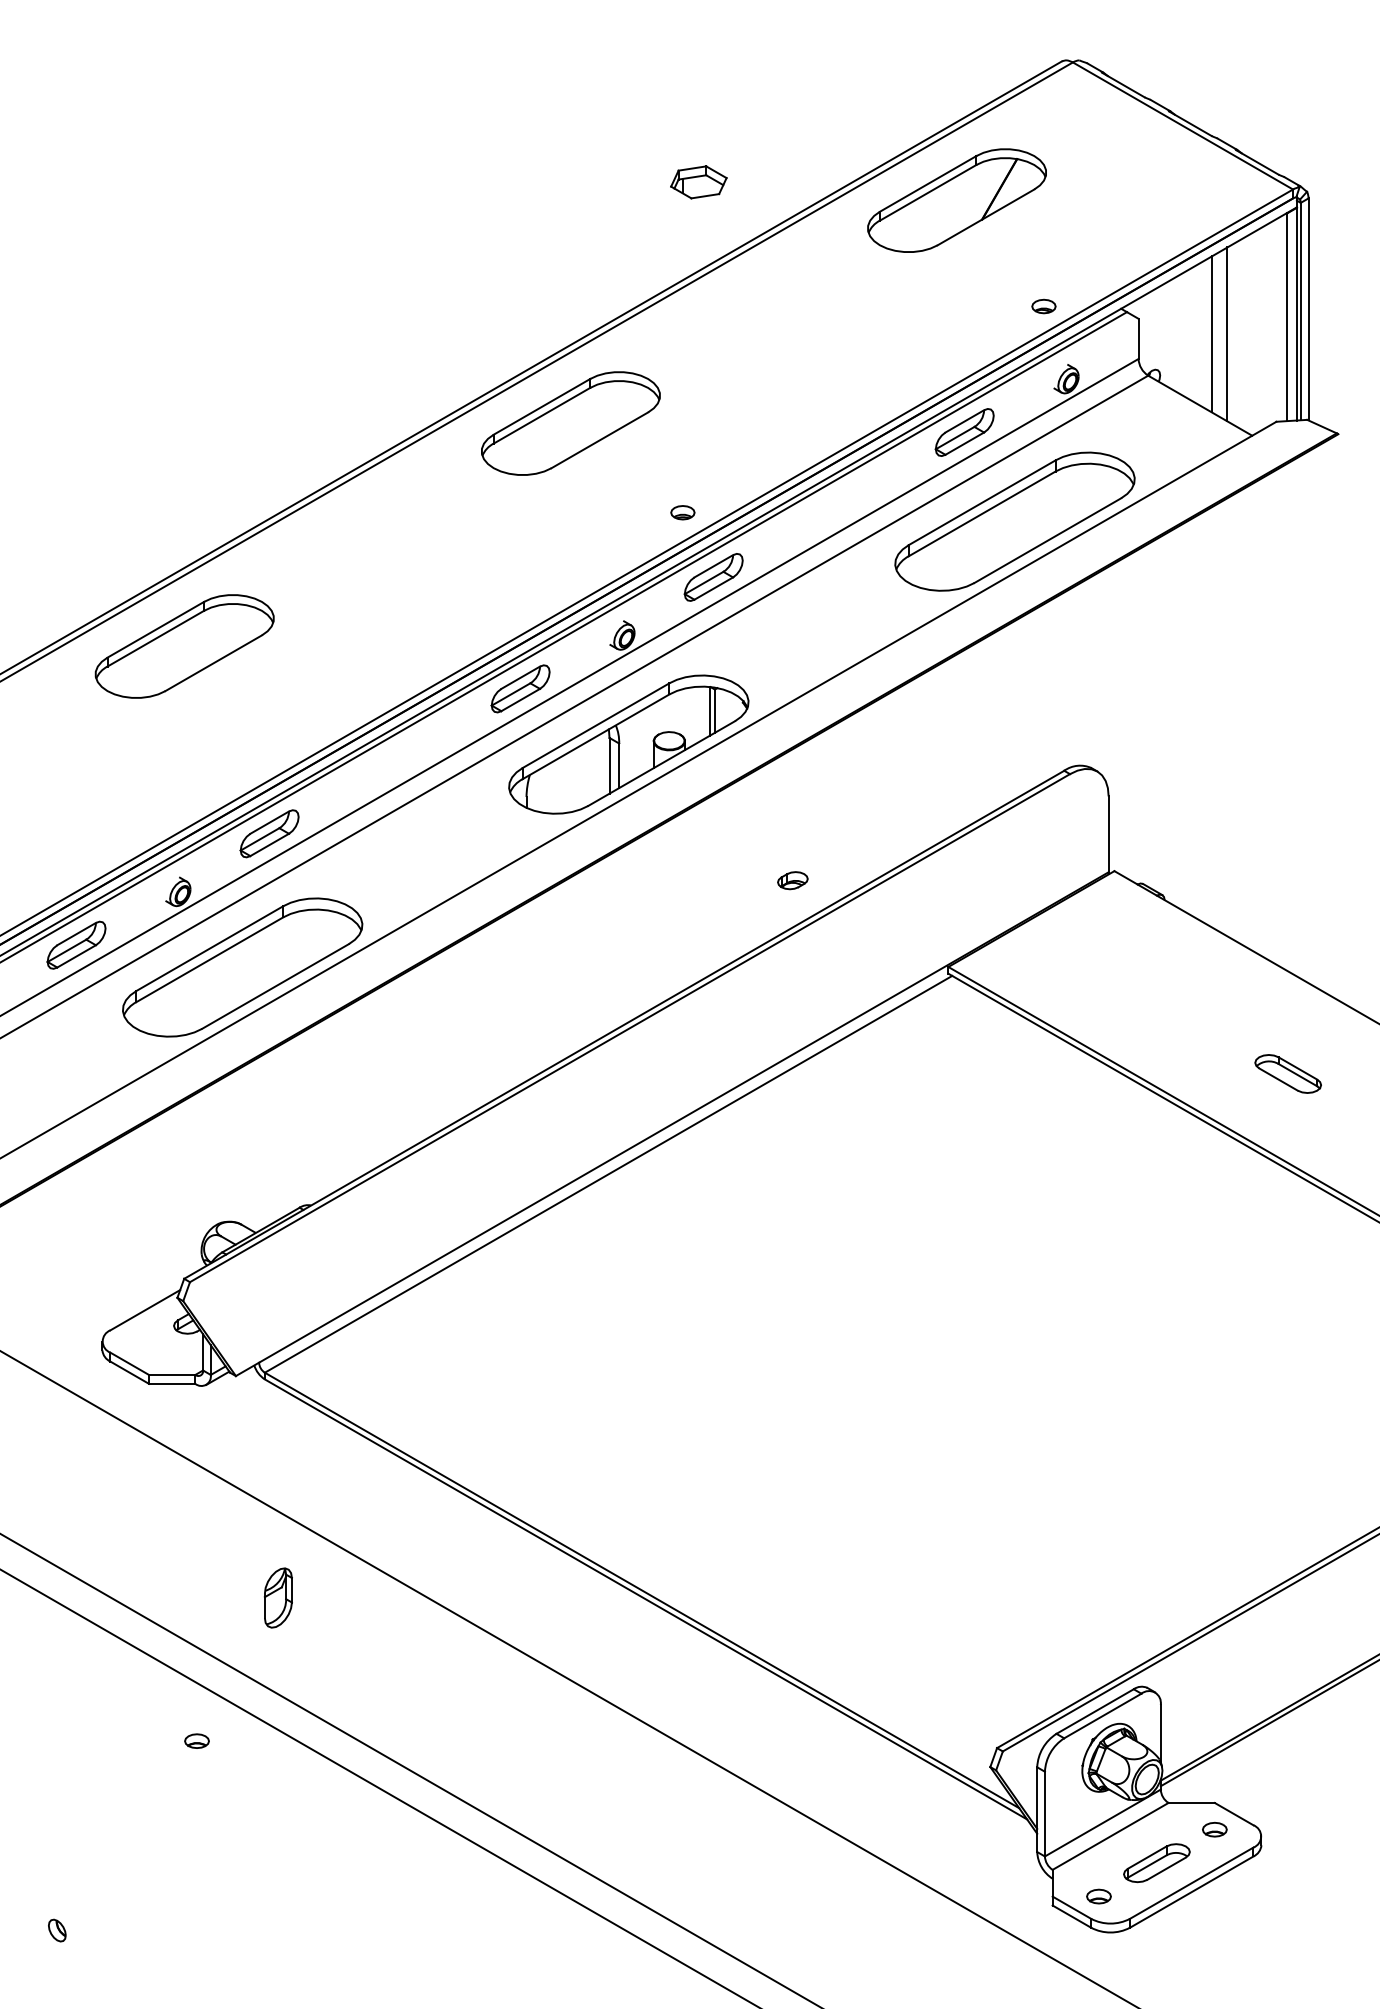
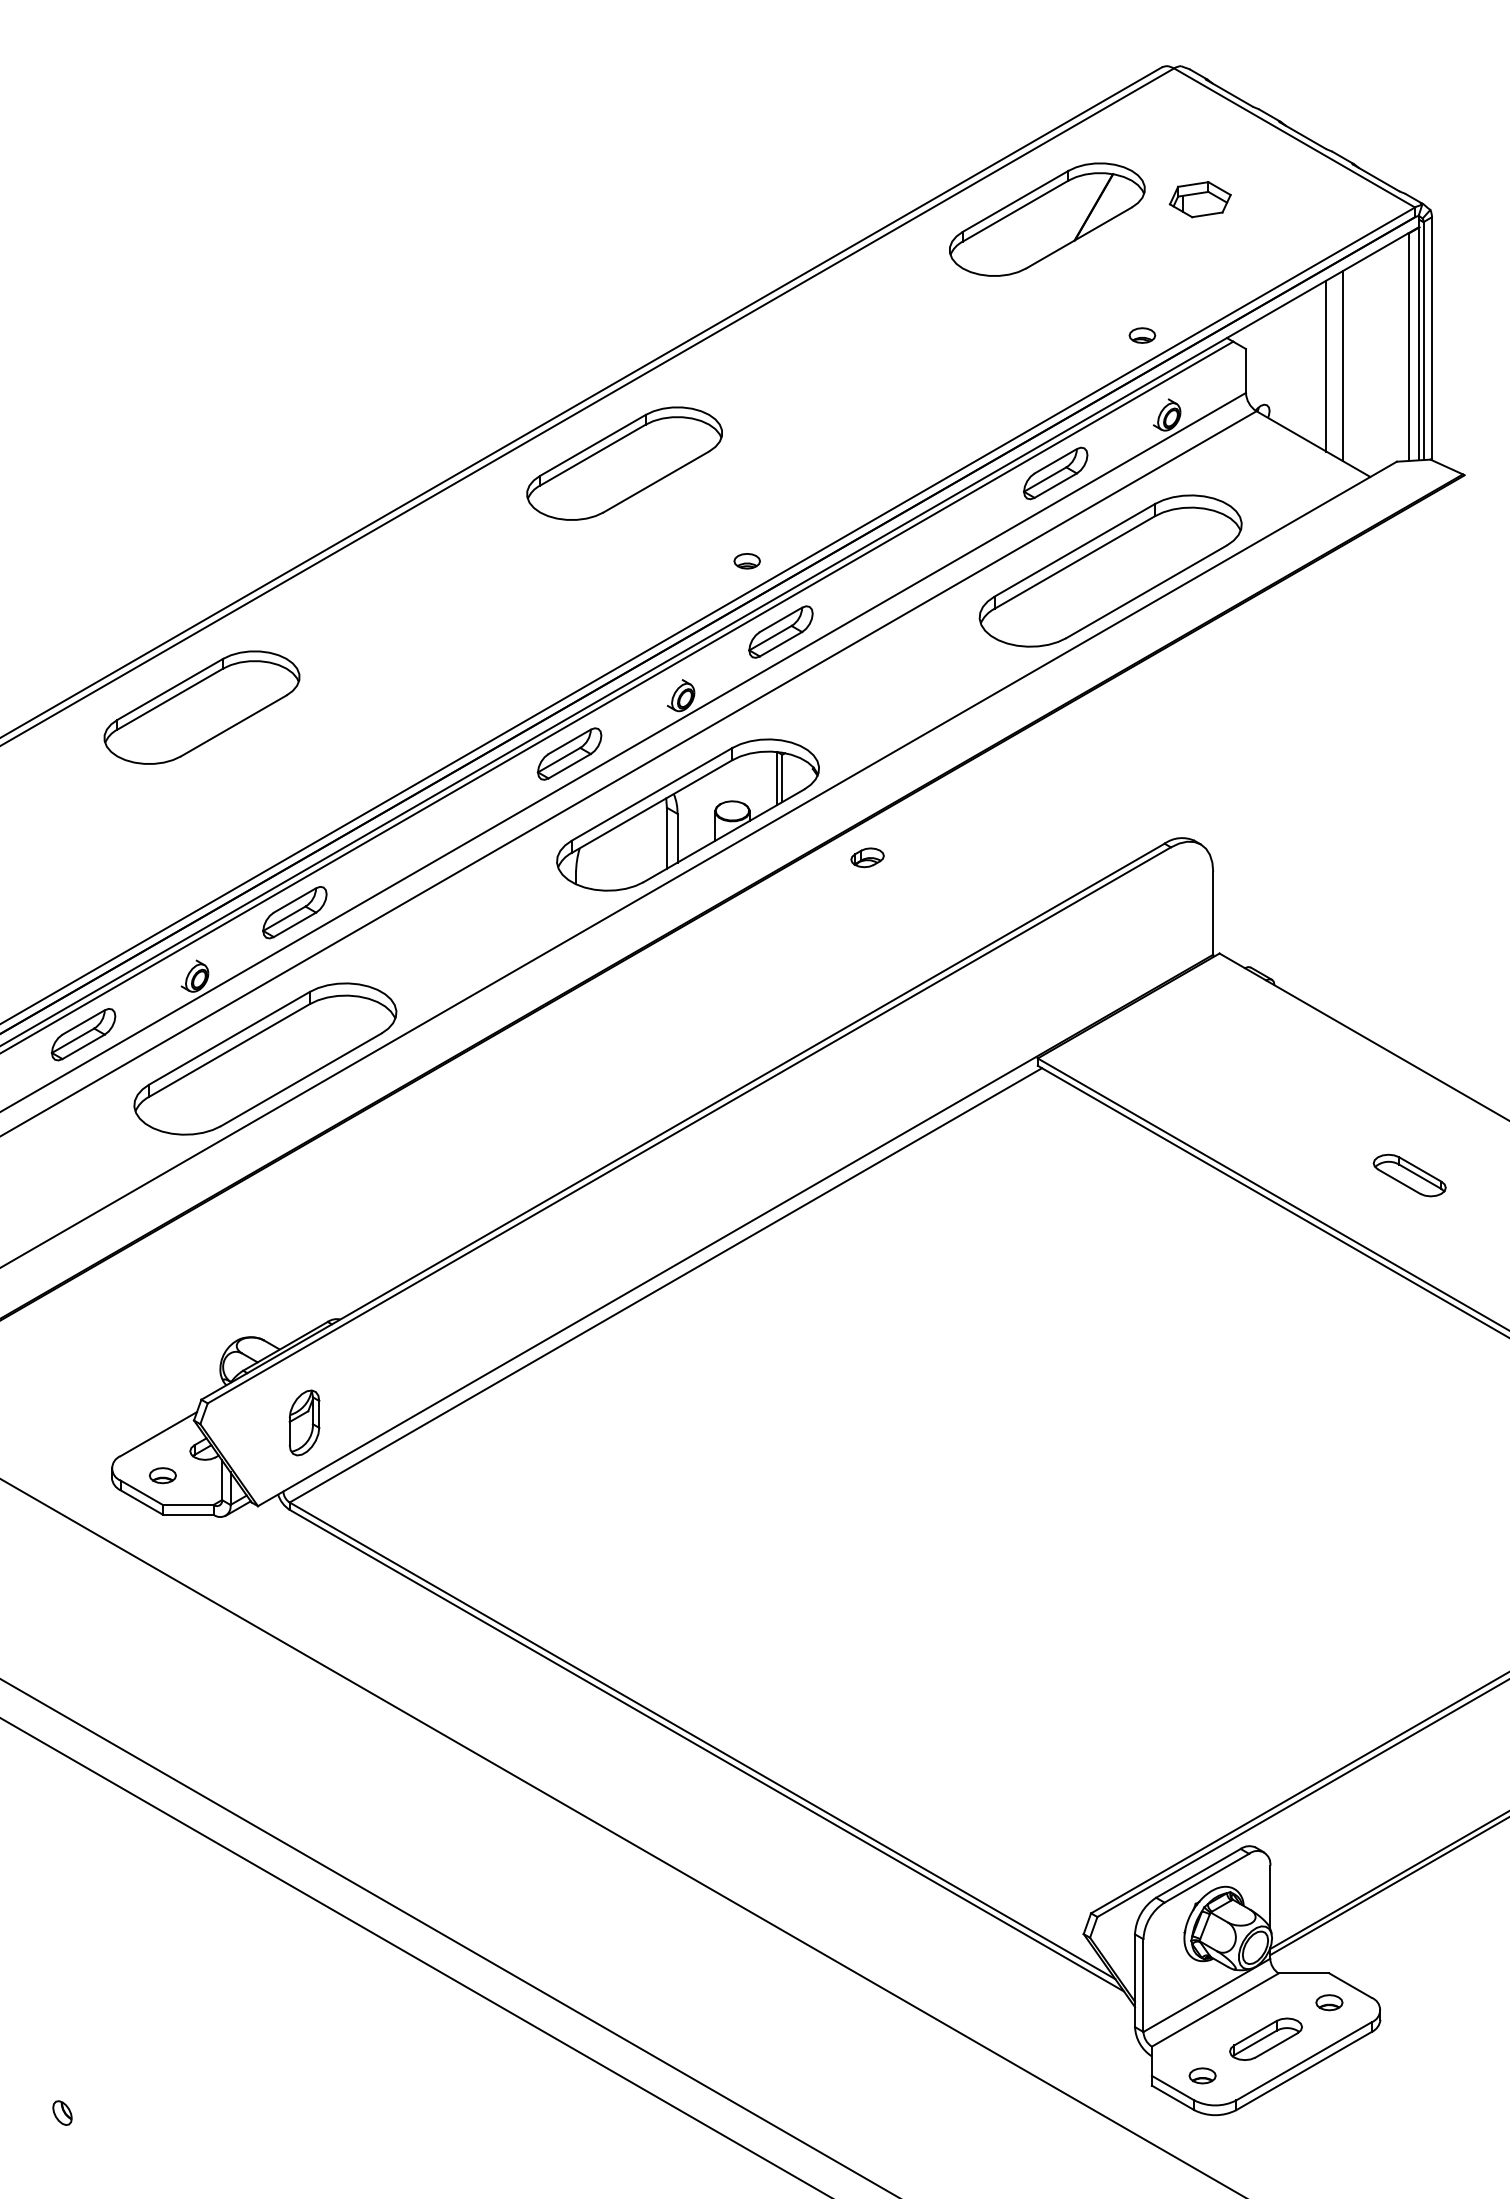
part: (698, 182) -> (1199, 199), moved
part: (792, 880) -> (867, 857), moved
part: (277, 1597) -> (303, 1422), moved
part: (196, 1740) -> (162, 1474), moved

